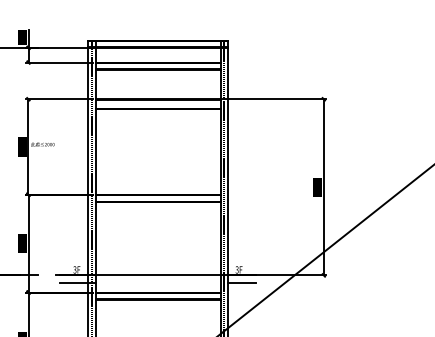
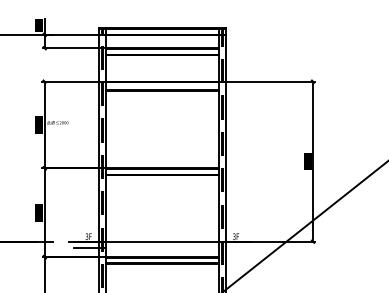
line: (241, 282) -> (238, 248), removed

